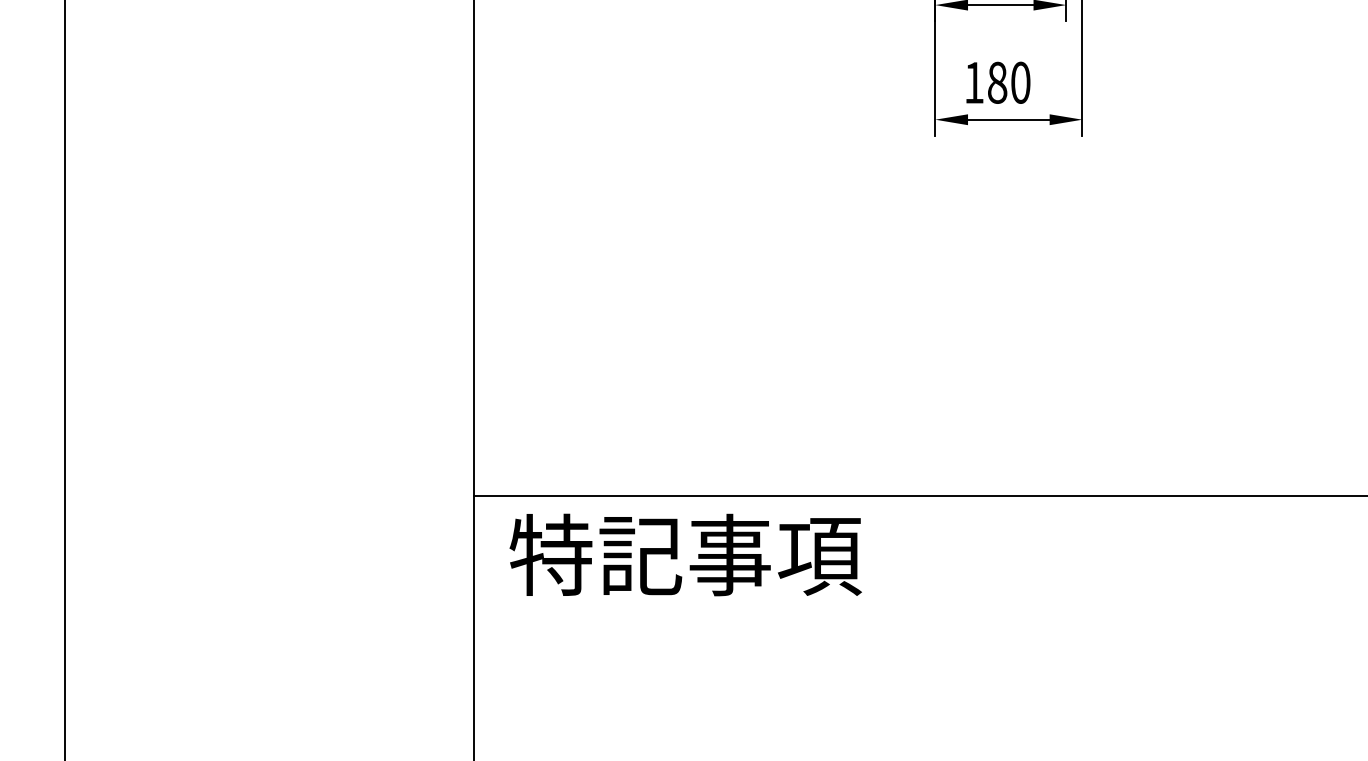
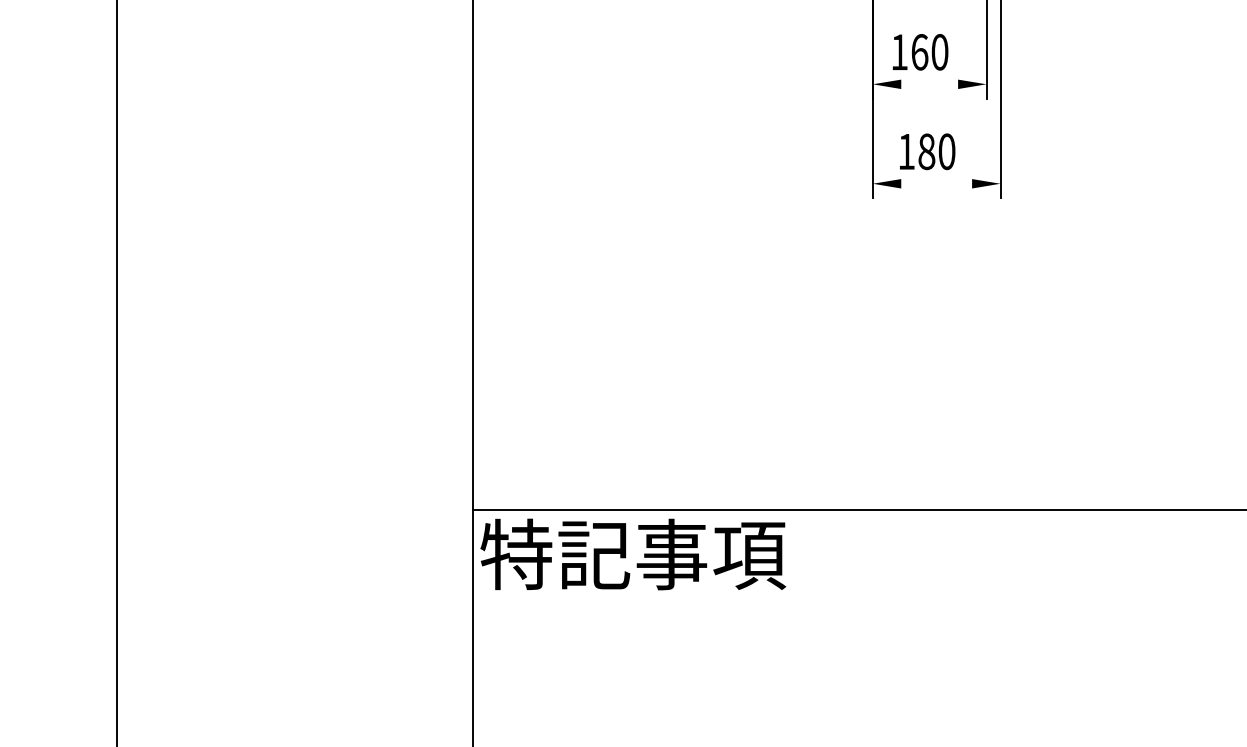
line: (1000, 5) -> (929, 84), removed
line: (1008, 119) -> (936, 183), removed
text: (685, 555) -> (633, 554), moved

